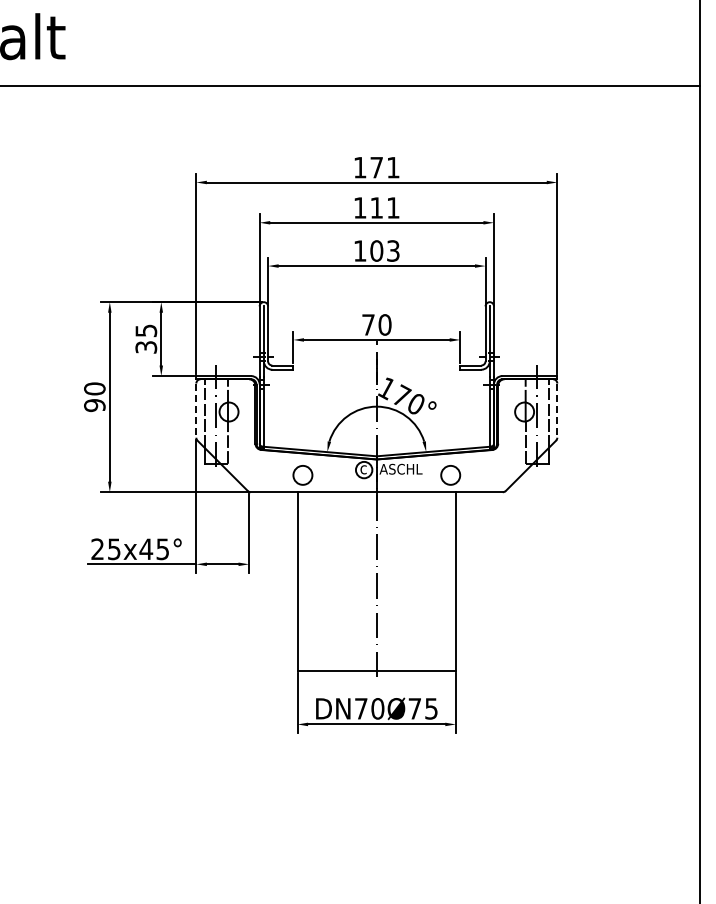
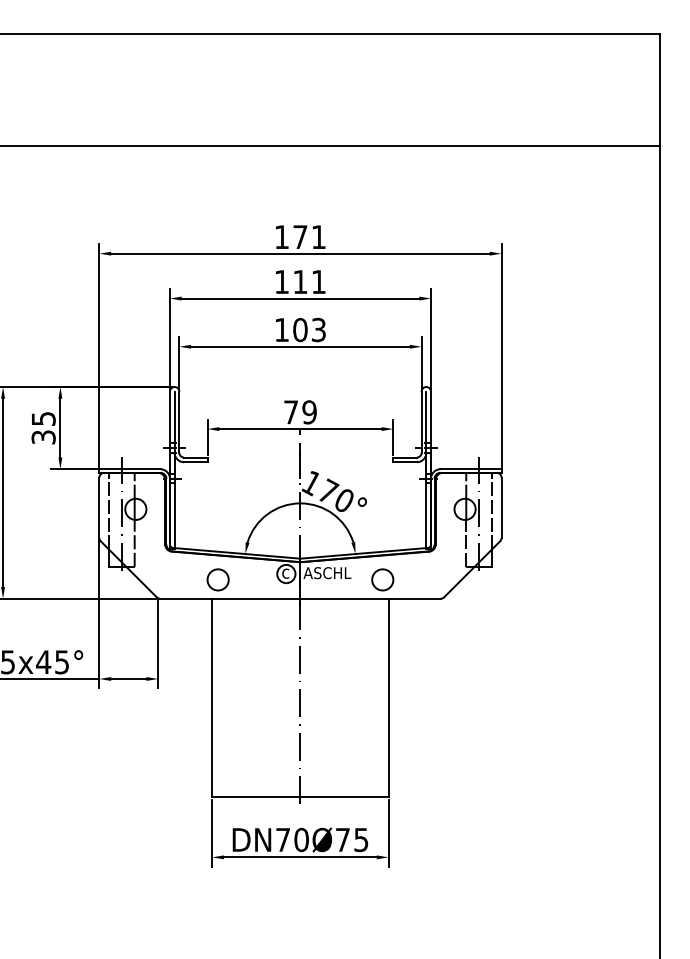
text: (384, 324) -> (309, 411), 70 -> 79
line: (196, 411) -> (99, 508), dashed -> solid
line: (557, 411) -> (501, 508), dashed -> solid

